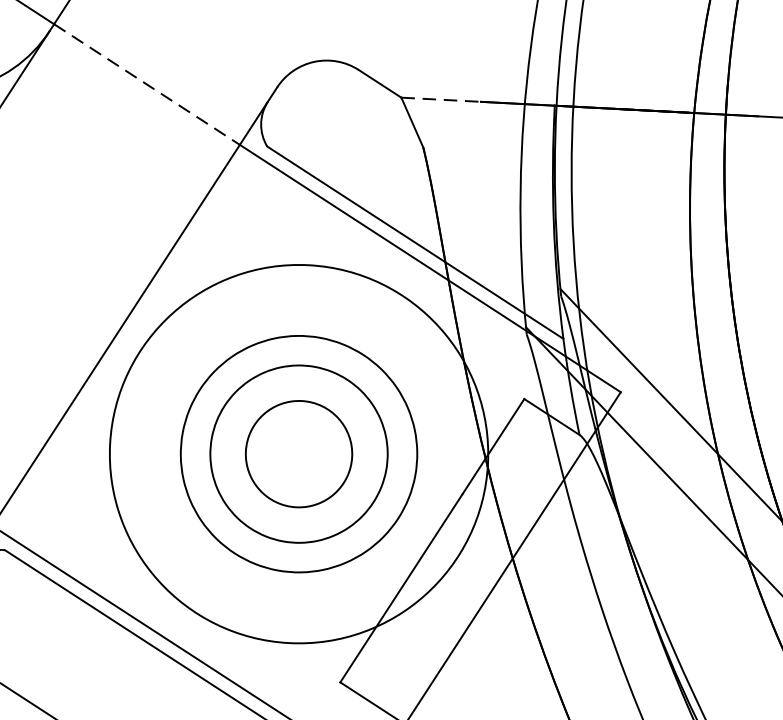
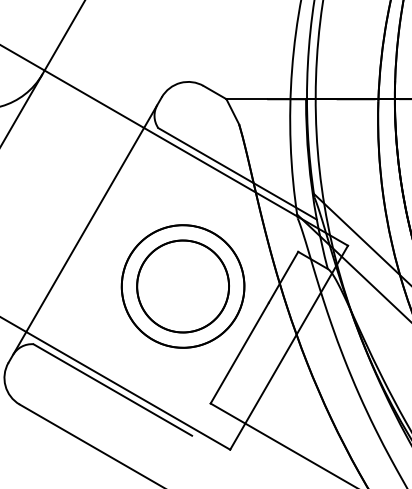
line: (147, 85) -> (94, 99), dashed -> solid
line: (441, 100) -> (247, 99), dashed -> solid
circle: (297, 454) -> (182, 286), size x0.62
circle: (299, 454) -> (183, 286), size x1.67

